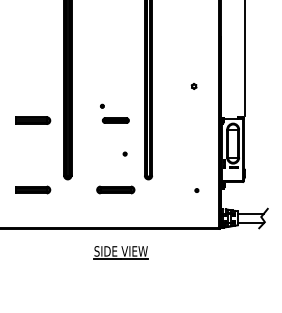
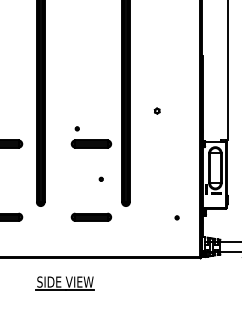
part: (193, 86) -> (156, 111), moved
part: (115, 120) -> (91, 143), size x1.43
part: (120, 252) -> (64, 283), moved

